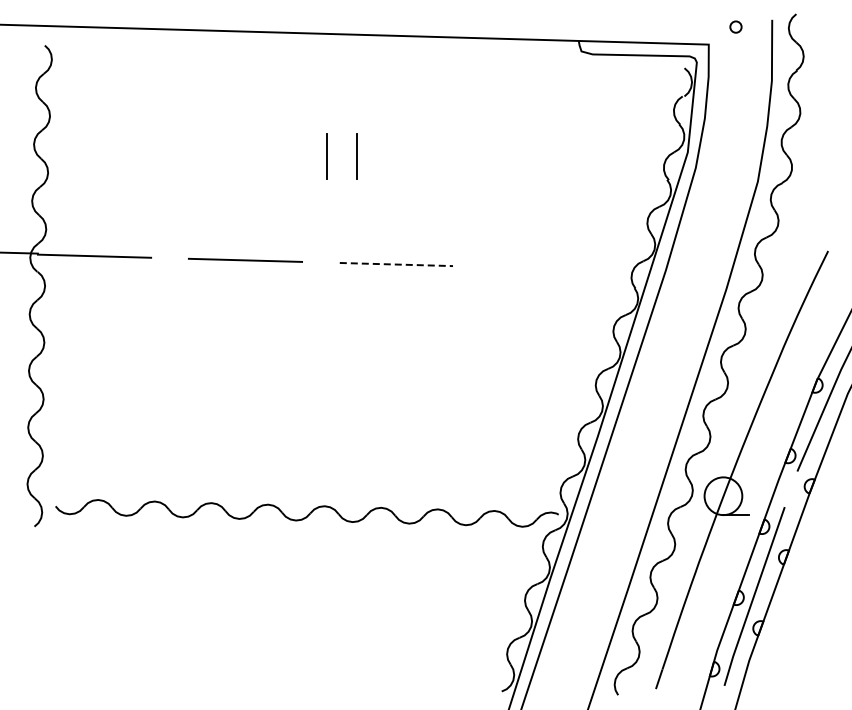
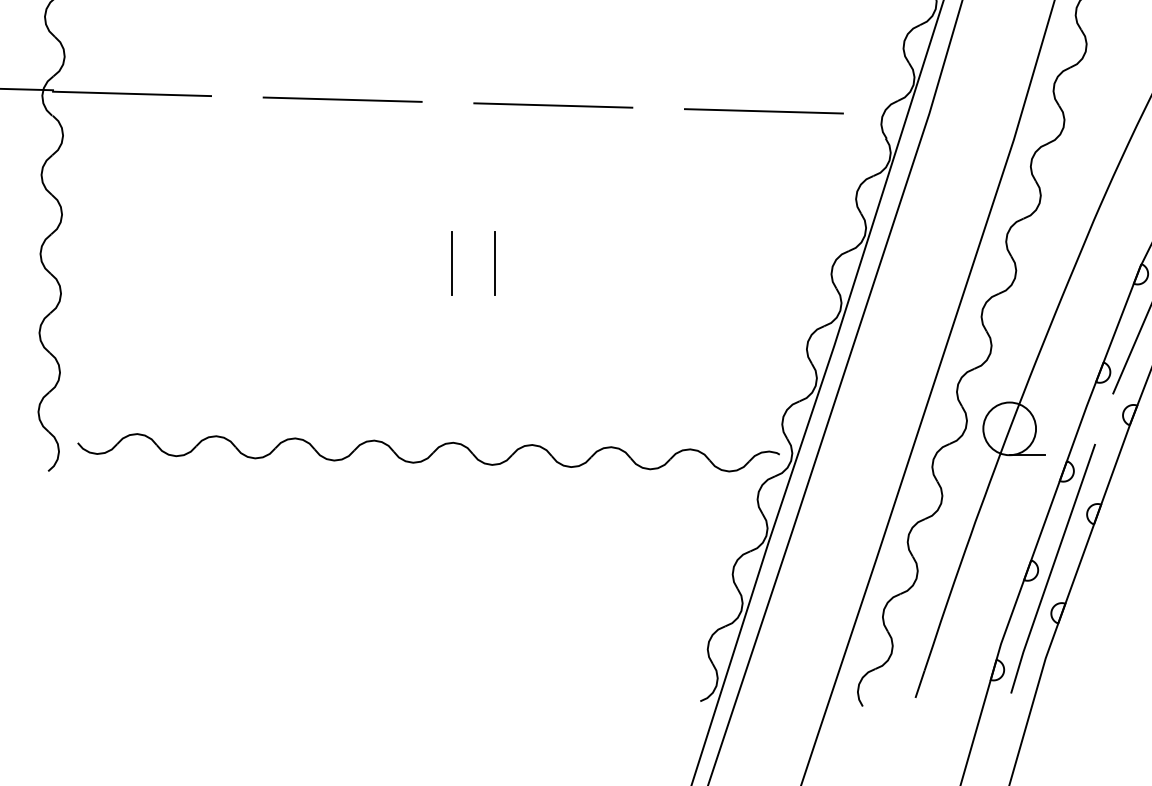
line: (396, 264) -> (553, 105), dashed -> solid
line: (546, 268) -> (762, 111), added
line: (324, 377) -> (452, 263), added
line: (354, 377) -> (494, 263), added

